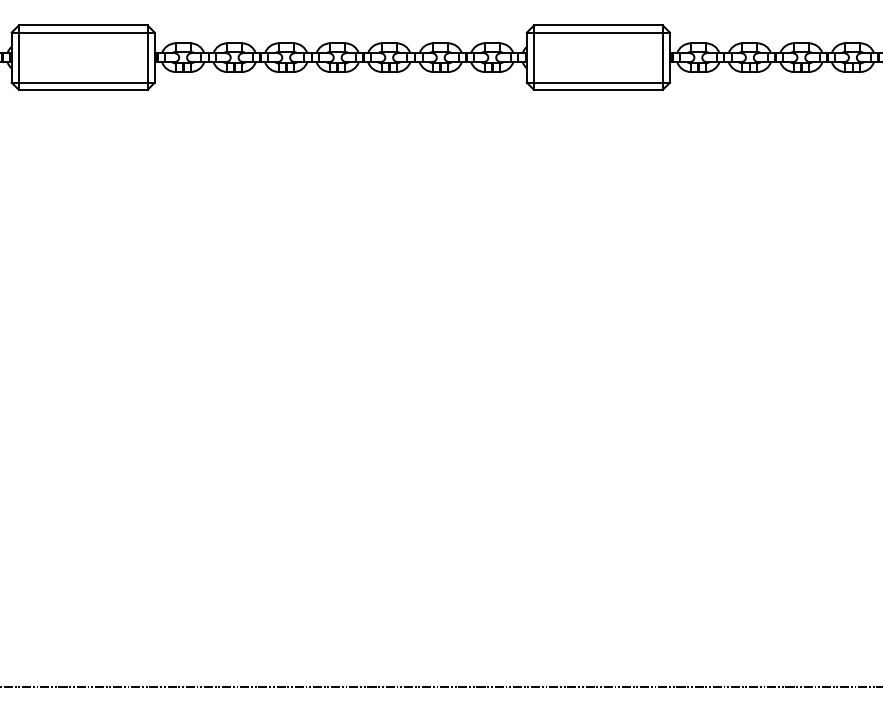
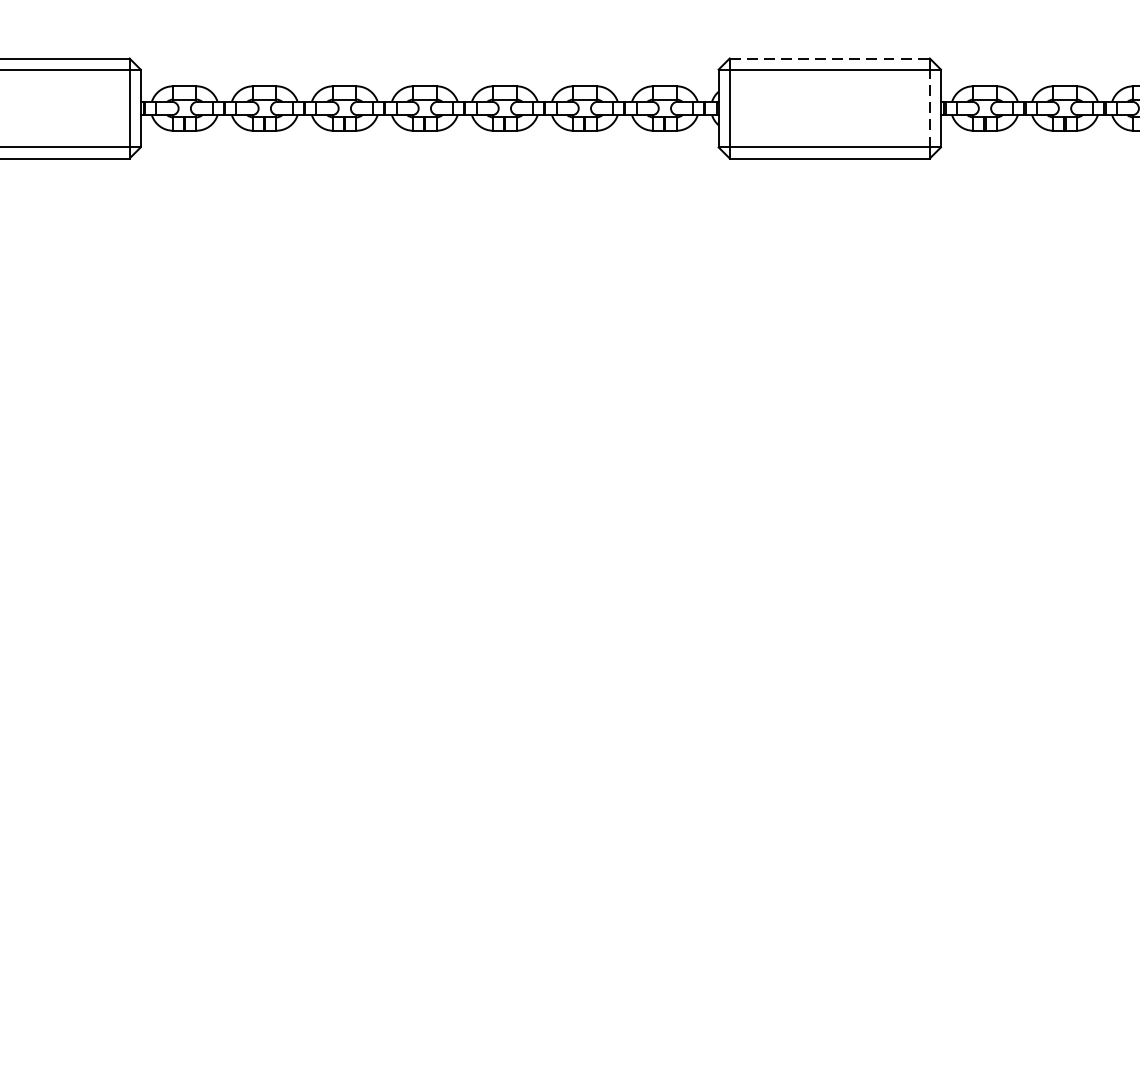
line: (598, 25) -> (829, 58), solid -> dashed
line: (662, 57) -> (929, 108), solid -> dashed

